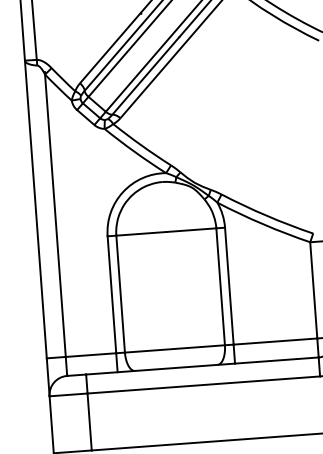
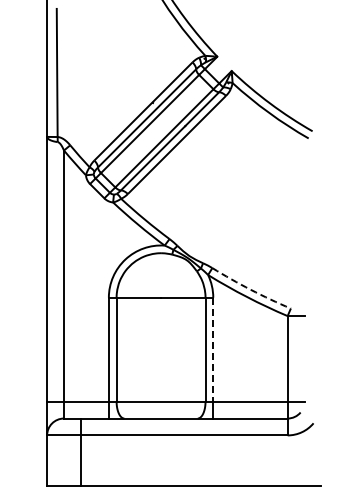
arc: (266, 215) -> (250, 289), solid -> dashed
line: (229, 285) -> (213, 349), solid -> dashed

